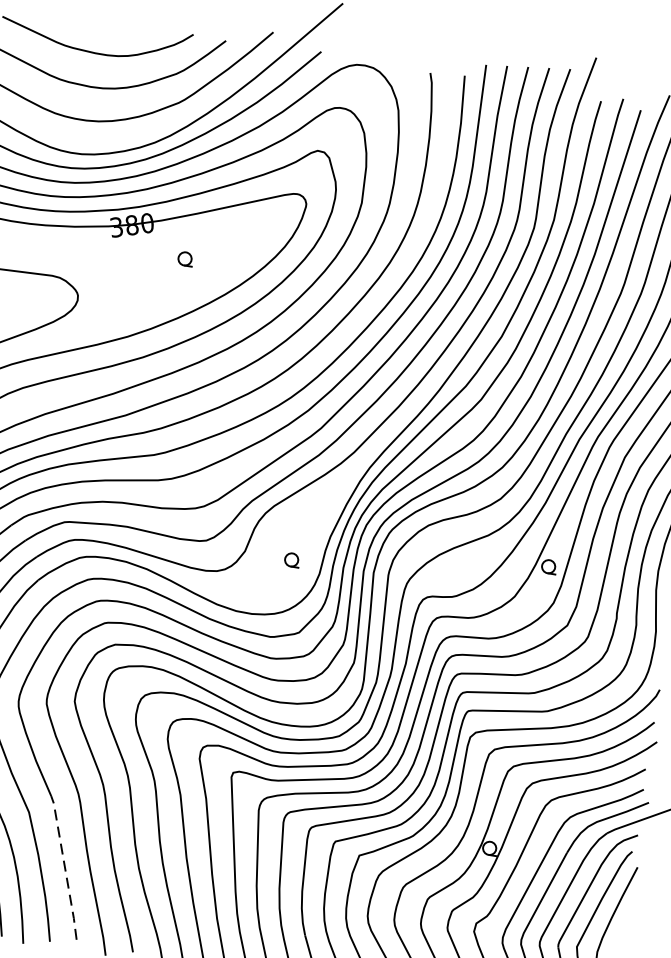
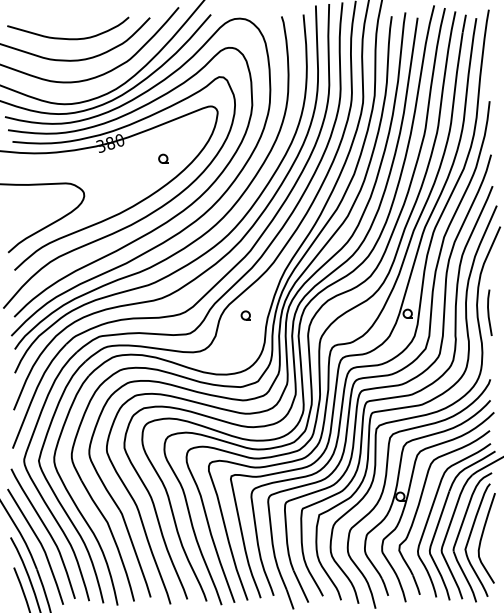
part: (185, 258) -> (163, 158), moved
part: (291, 559) -> (245, 315), moved
line: (64, 867) -> (135, 553), dashed -> solid

